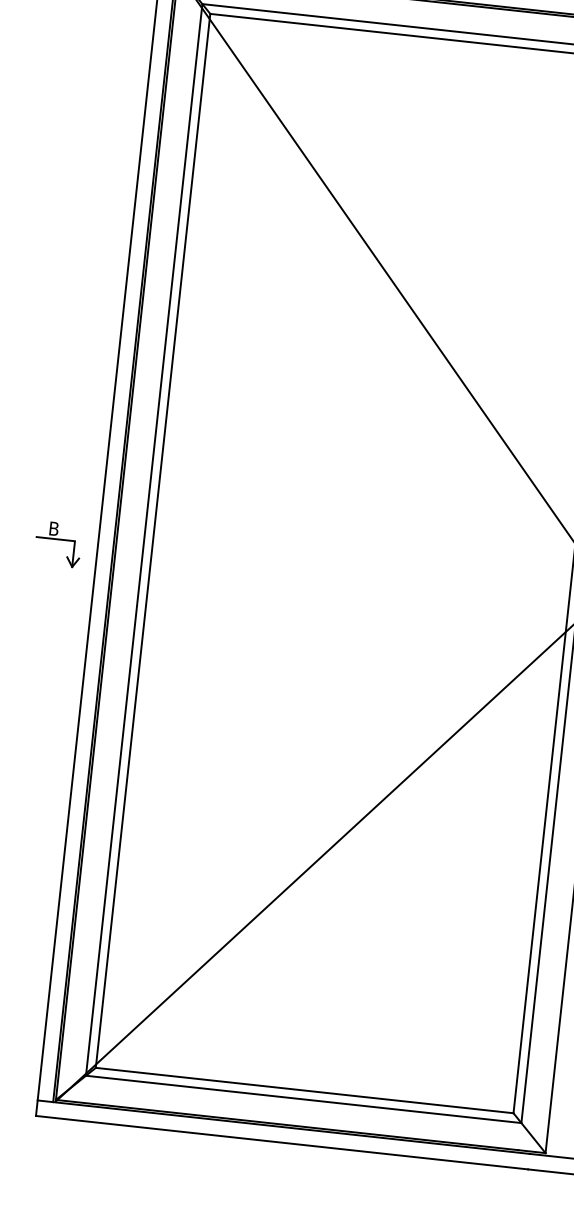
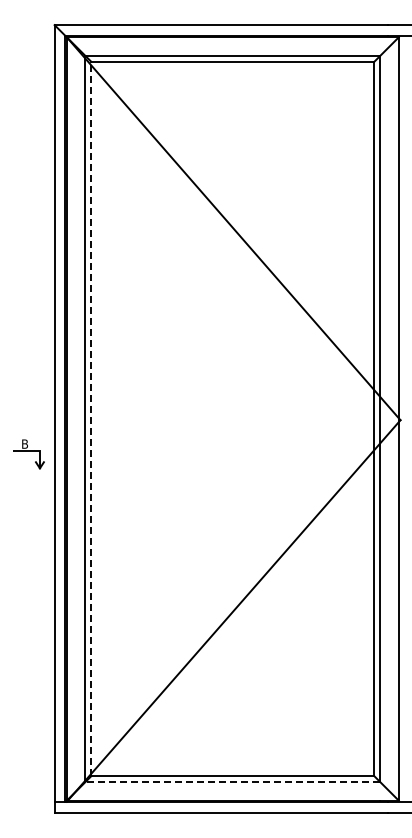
line: (153, 540) -> (91, 418), solid -> dashed
part: (57, 544) -> (28, 454), moved
line: (303, 1099) -> (232, 782), solid -> dashed

